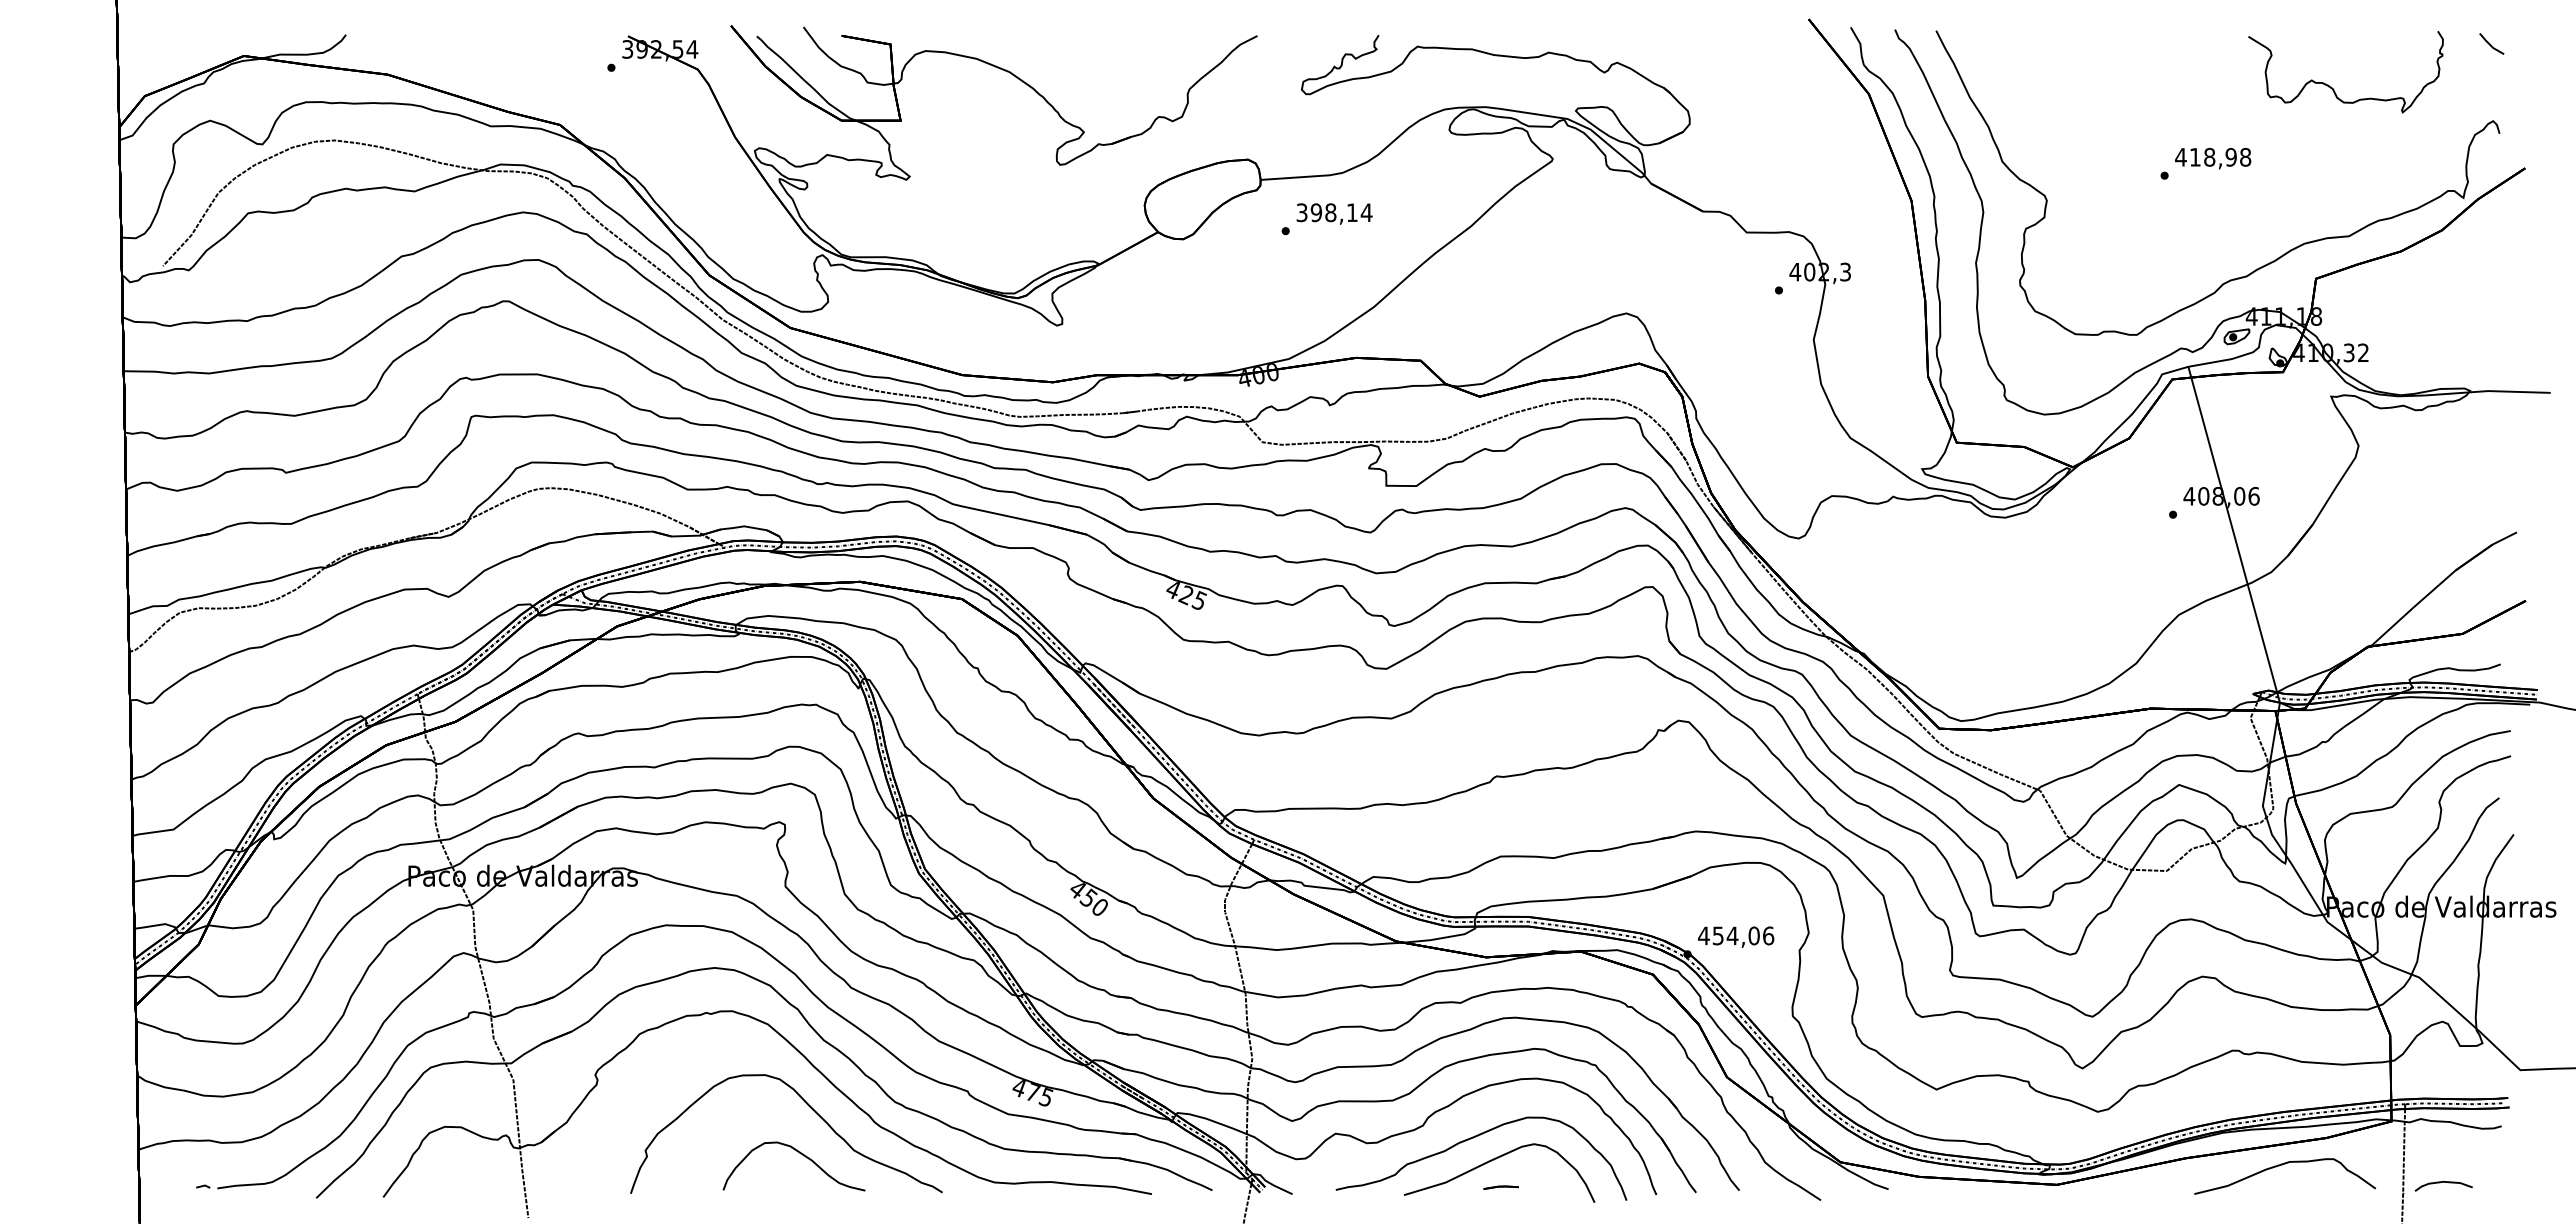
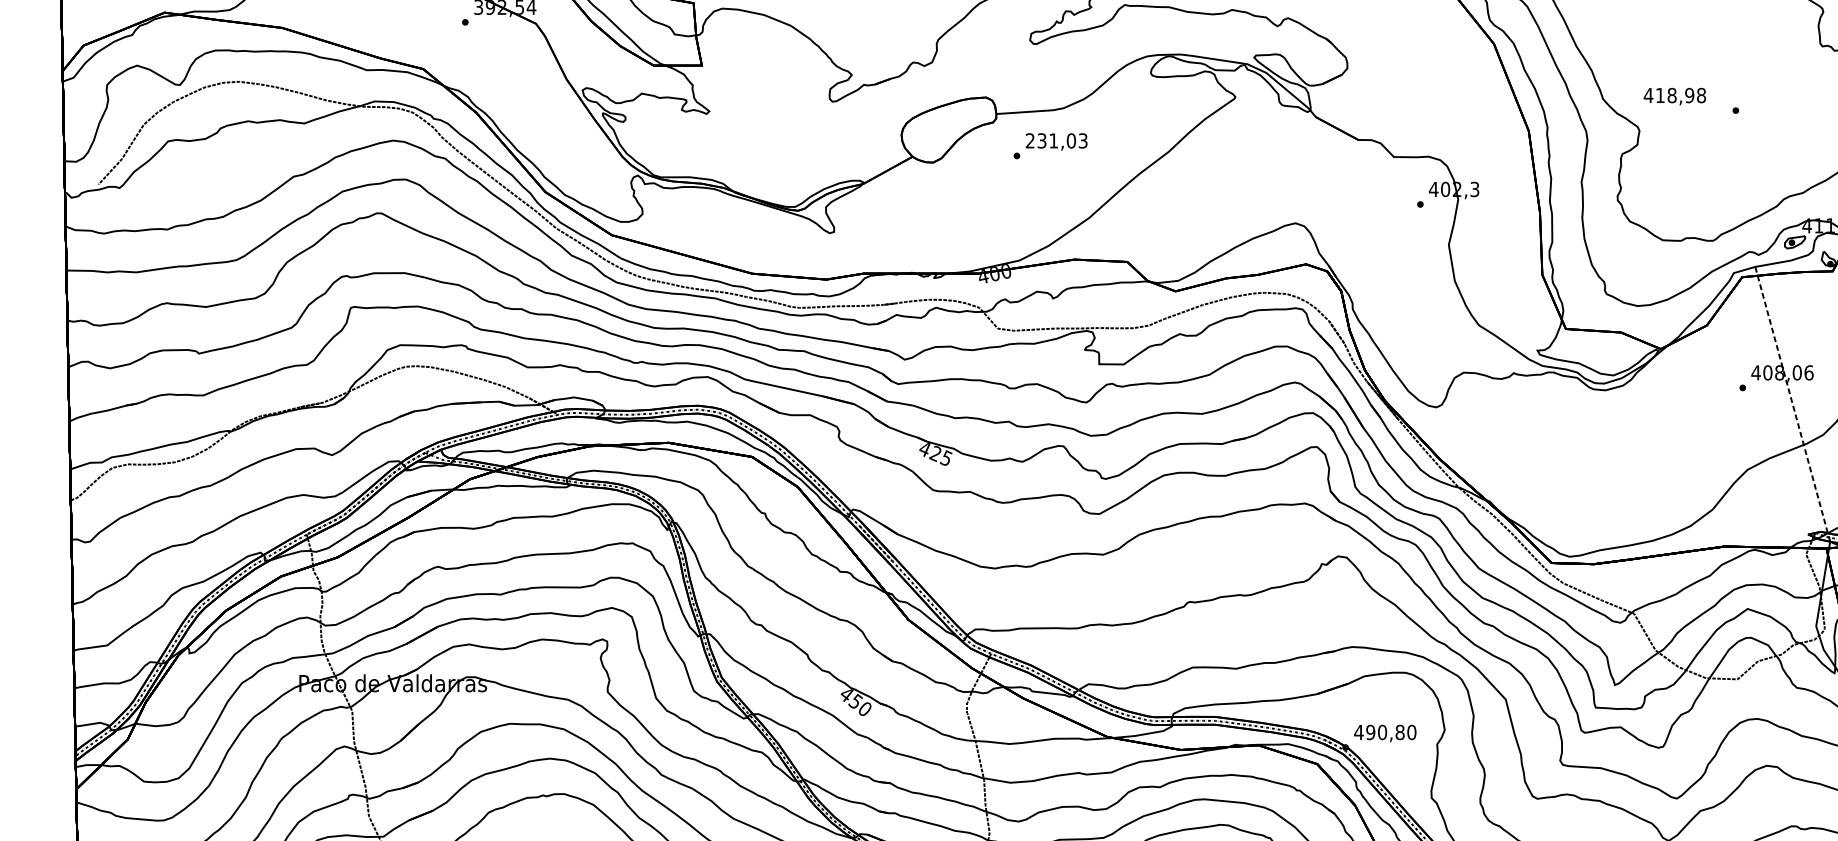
text: (2213, 158) -> (1675, 96), moved
text: (1334, 212) -> (1056, 140), 398,14 -> 231,03
line: (2234, 534) -> (1793, 404), solid -> dashed
text: (1743, 935) -> (1391, 732), 454,06 -> 490,80

